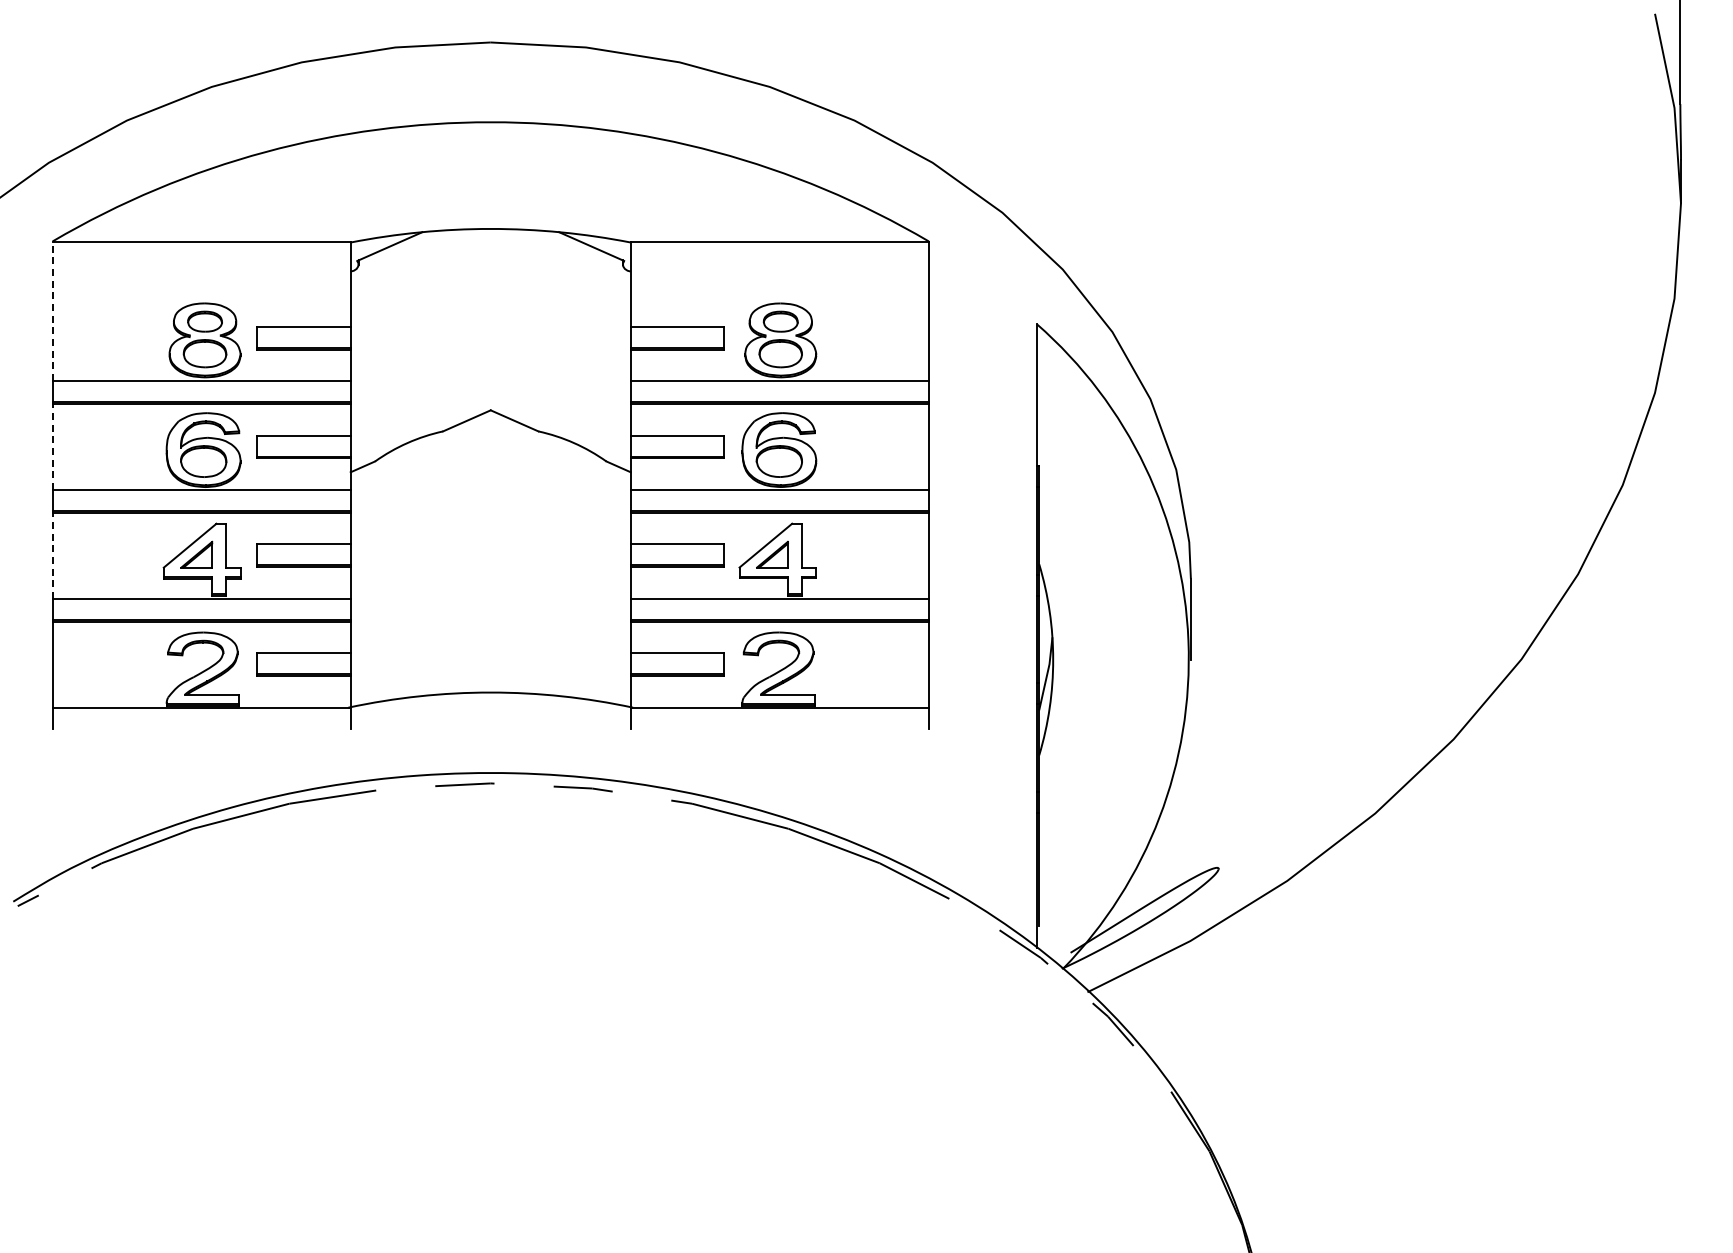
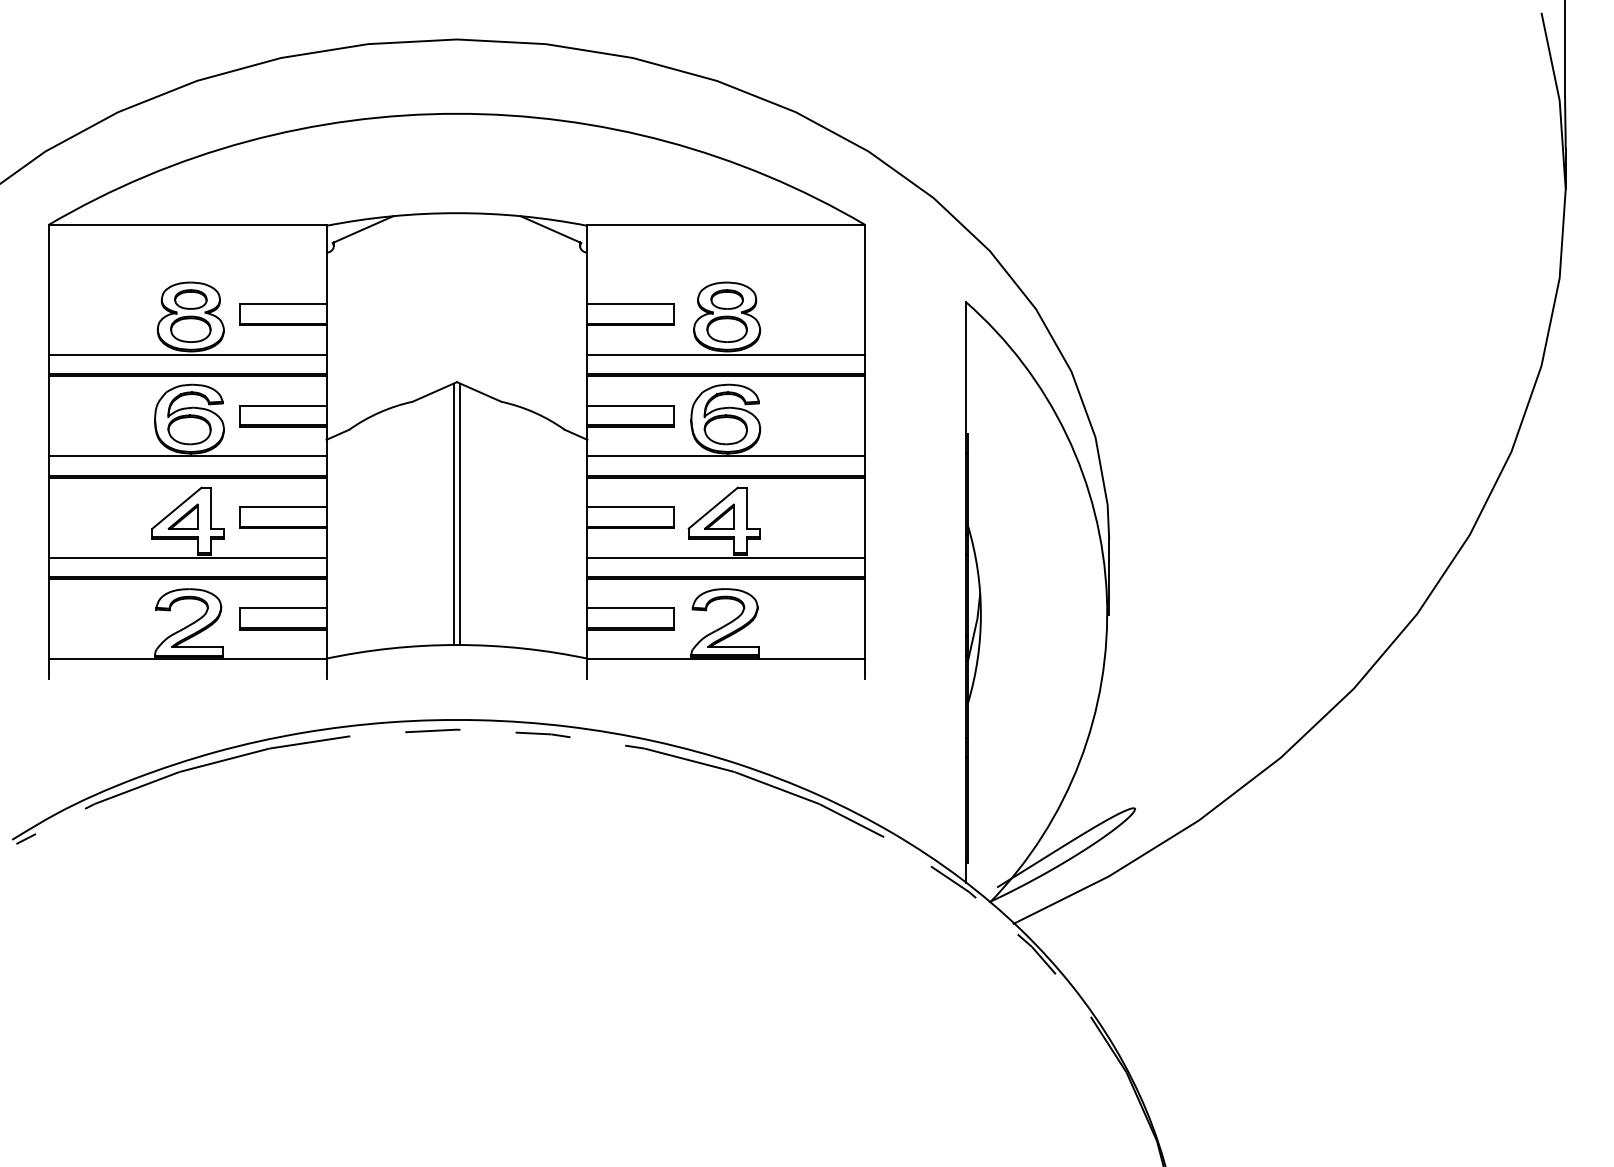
line: (52, 311) -> (48, 290), dashed -> solid
line: (52, 446) -> (48, 415), dashed -> solid
line: (487, 551) -> (453, 513), added
line: (494, 551) -> (460, 513), added
line: (52, 555) -> (48, 517), dashed -> solid

